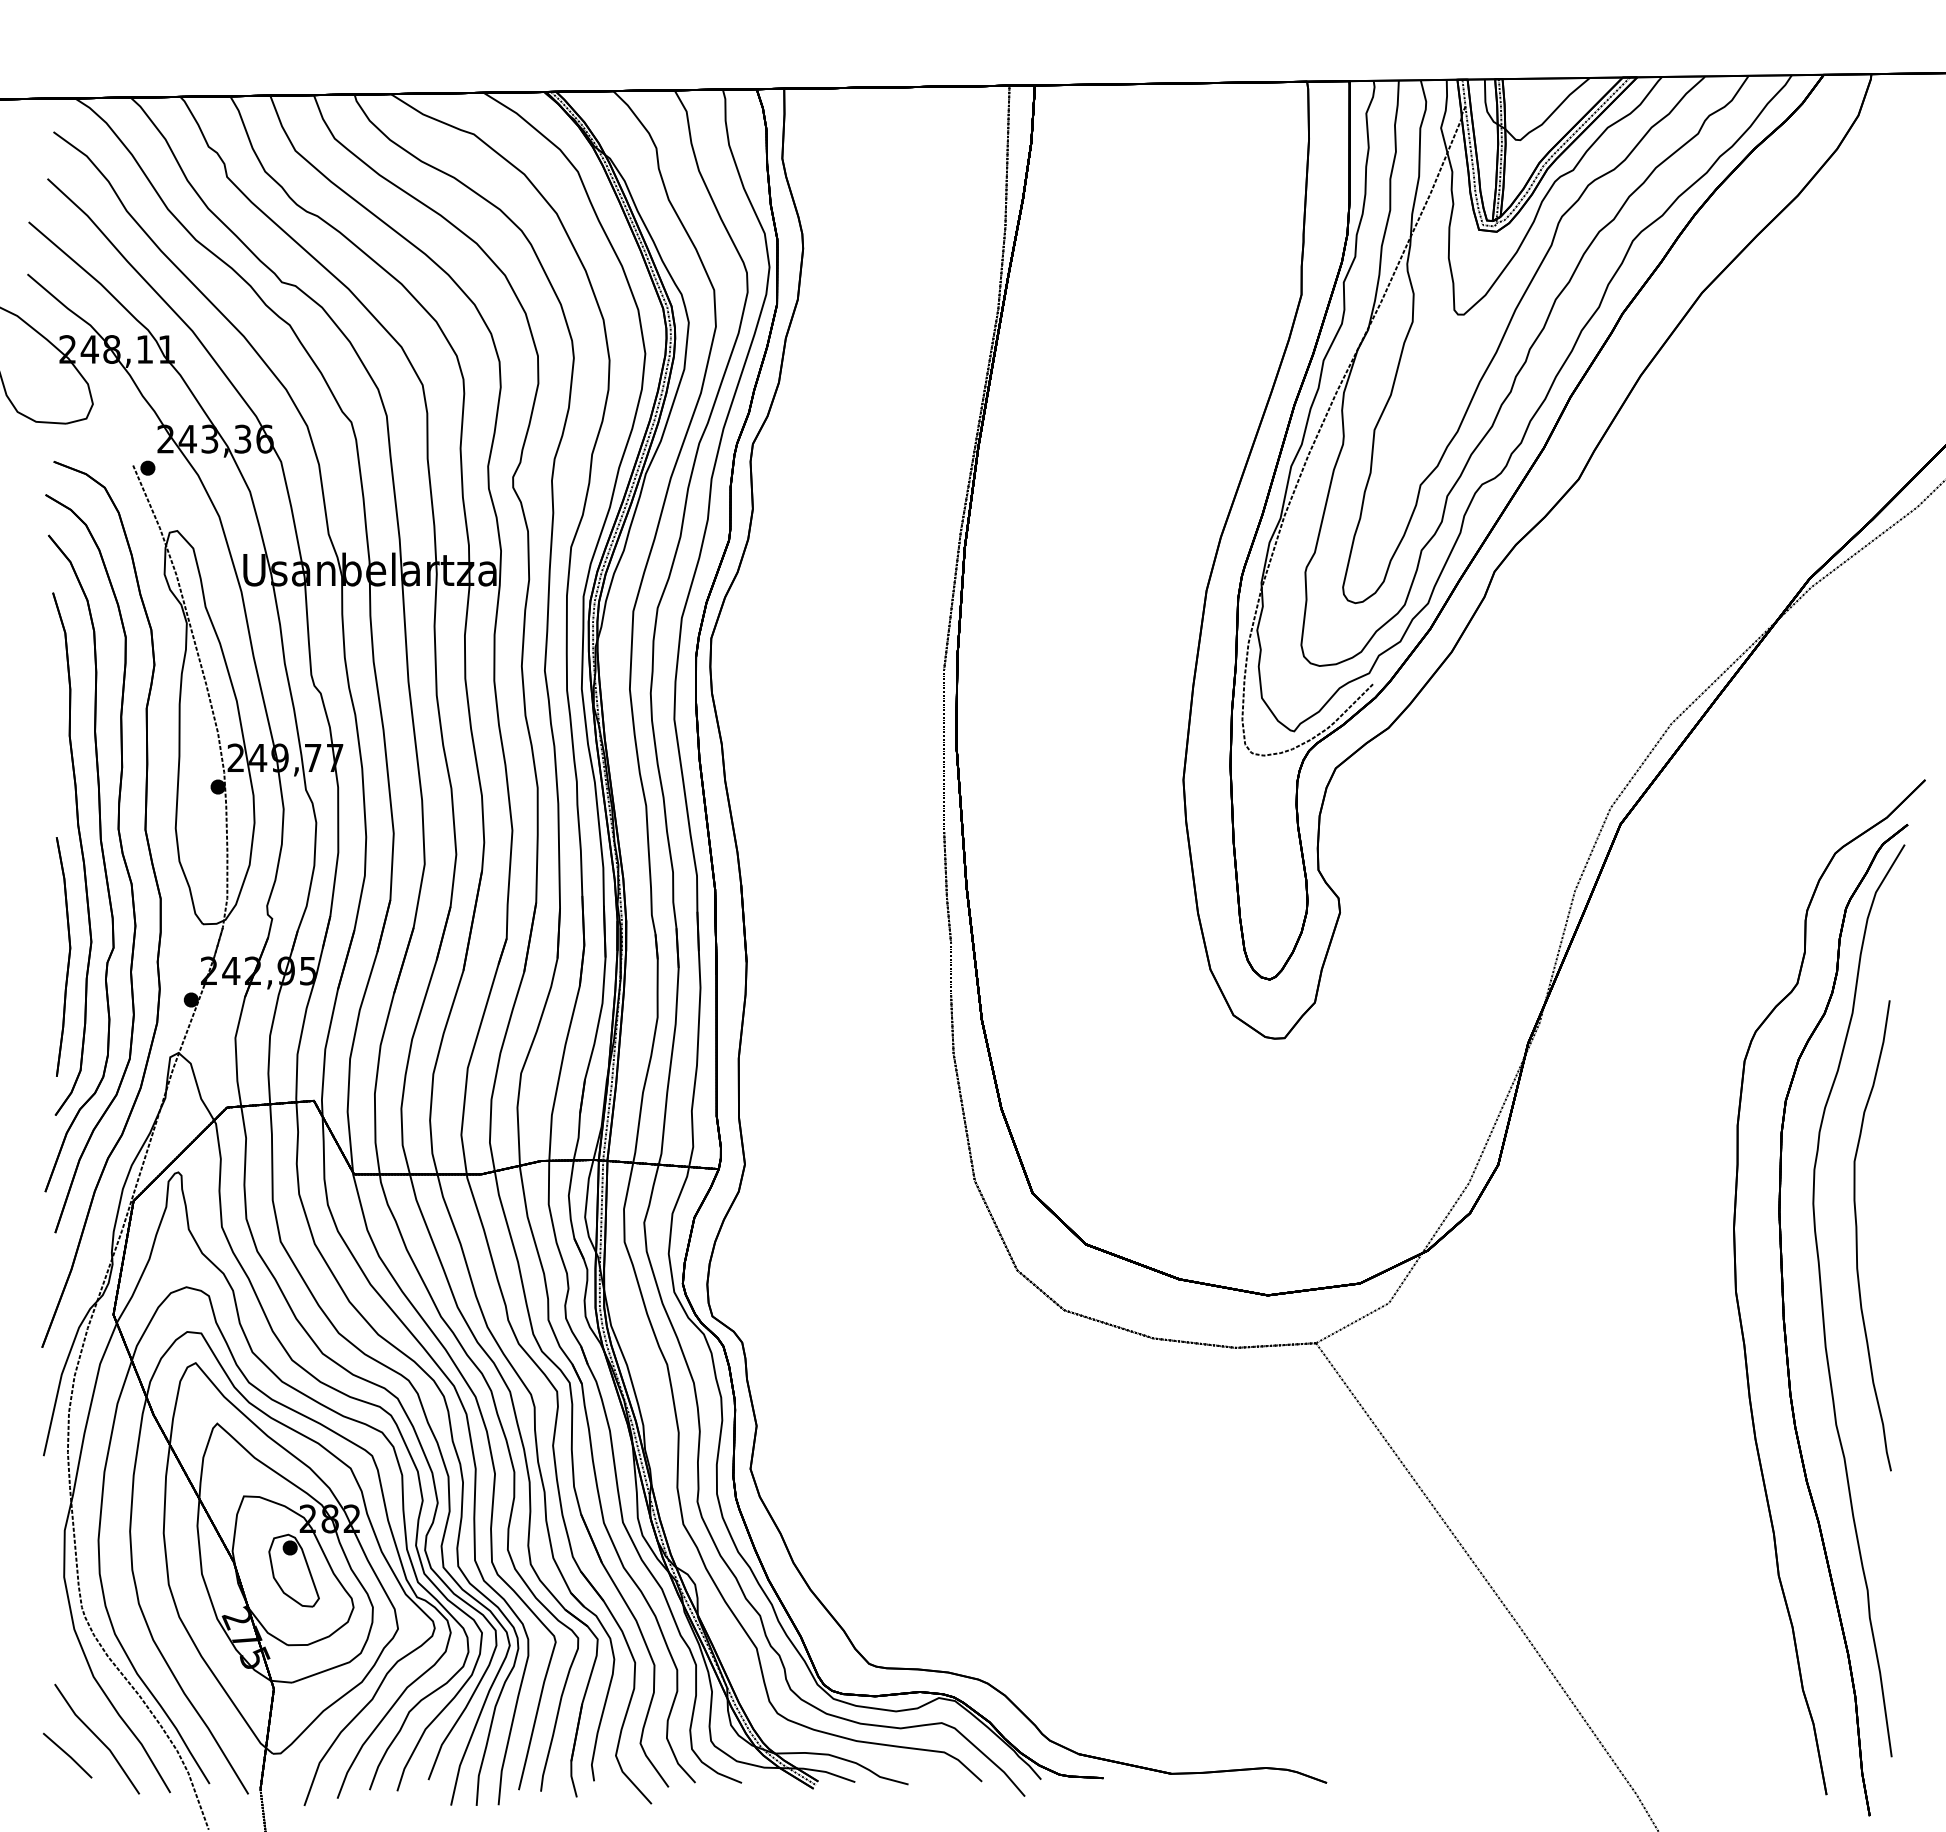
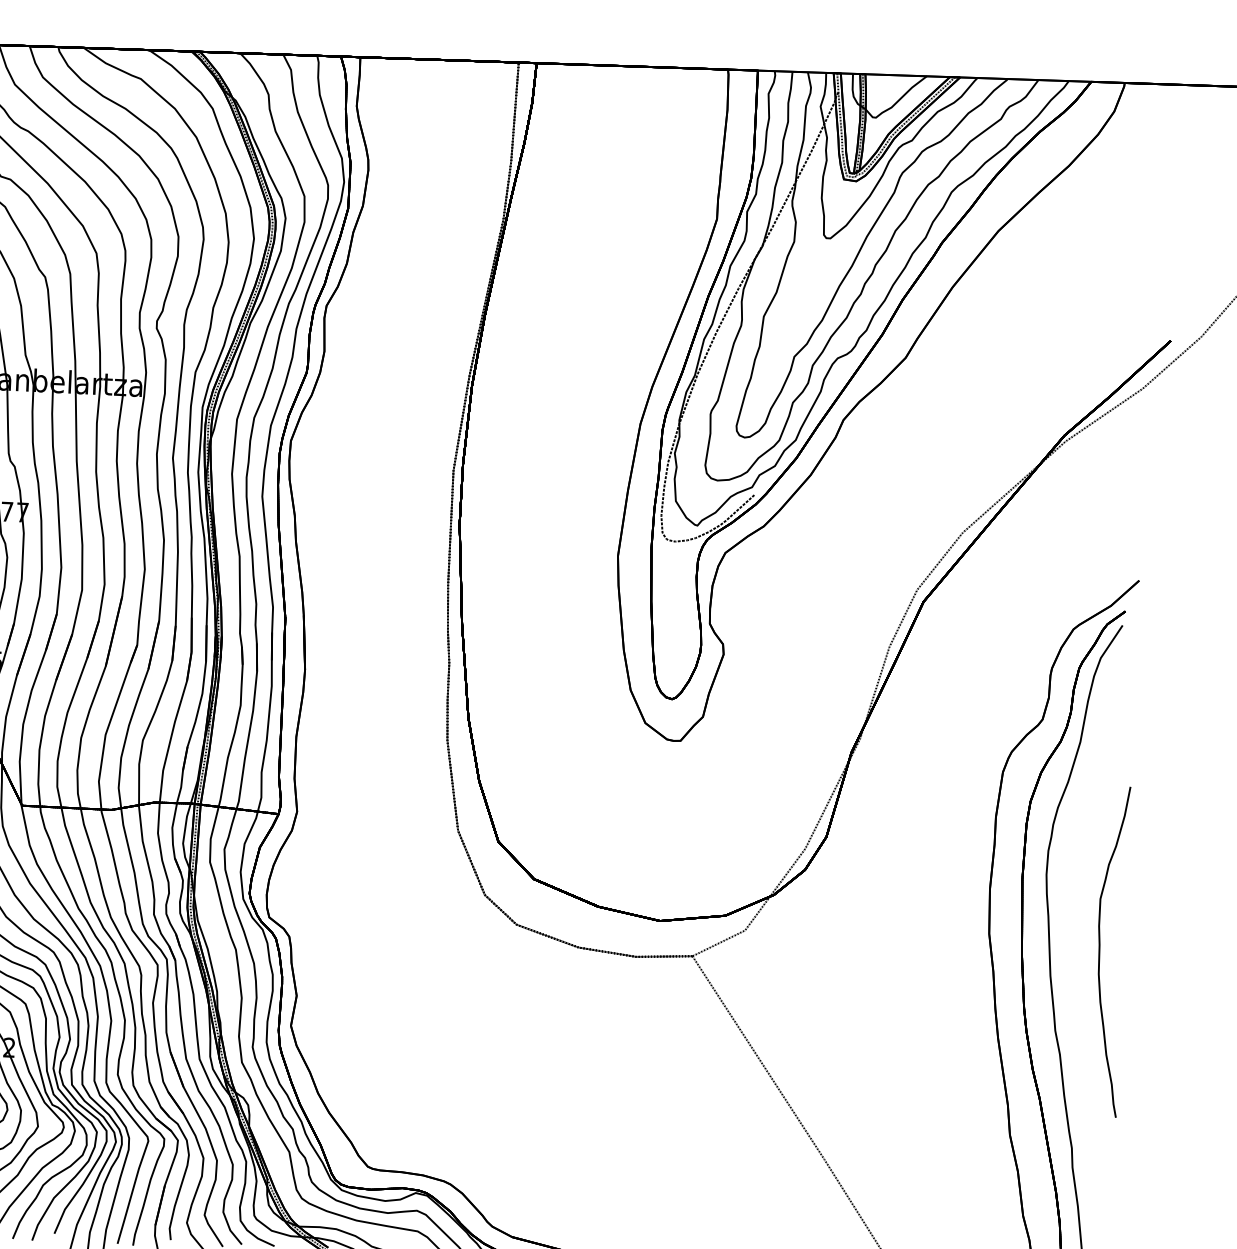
part: (1857, 1235) -> (1100, 951), moved

